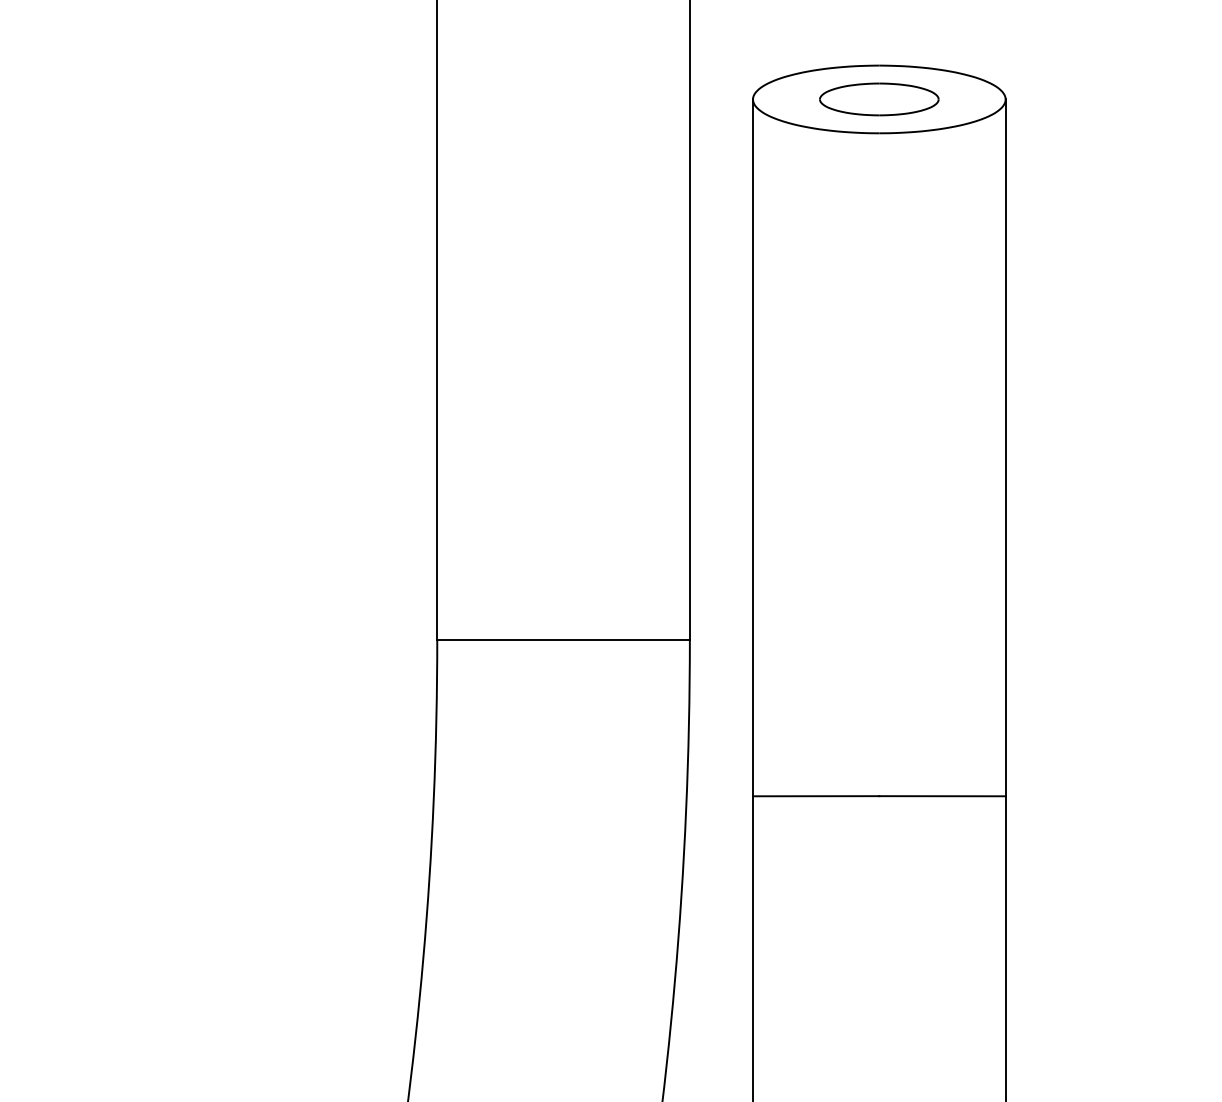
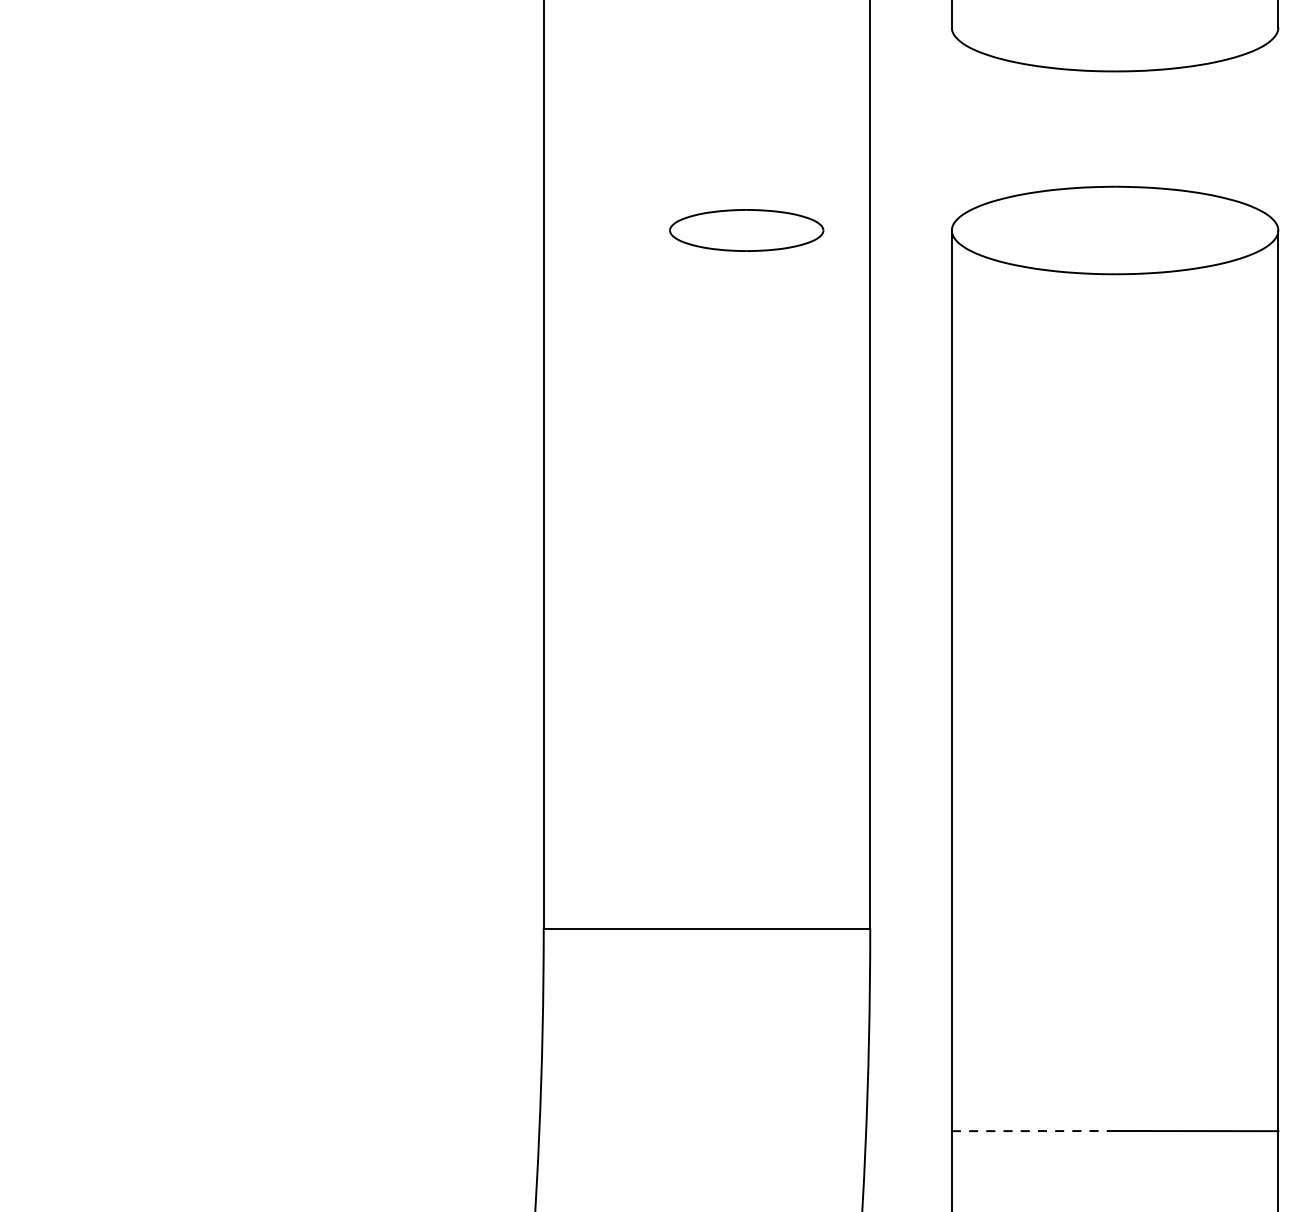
part: (879, 99) -> (746, 230), moved
line: (816, 796) -> (1033, 1131), solid -> dashed

